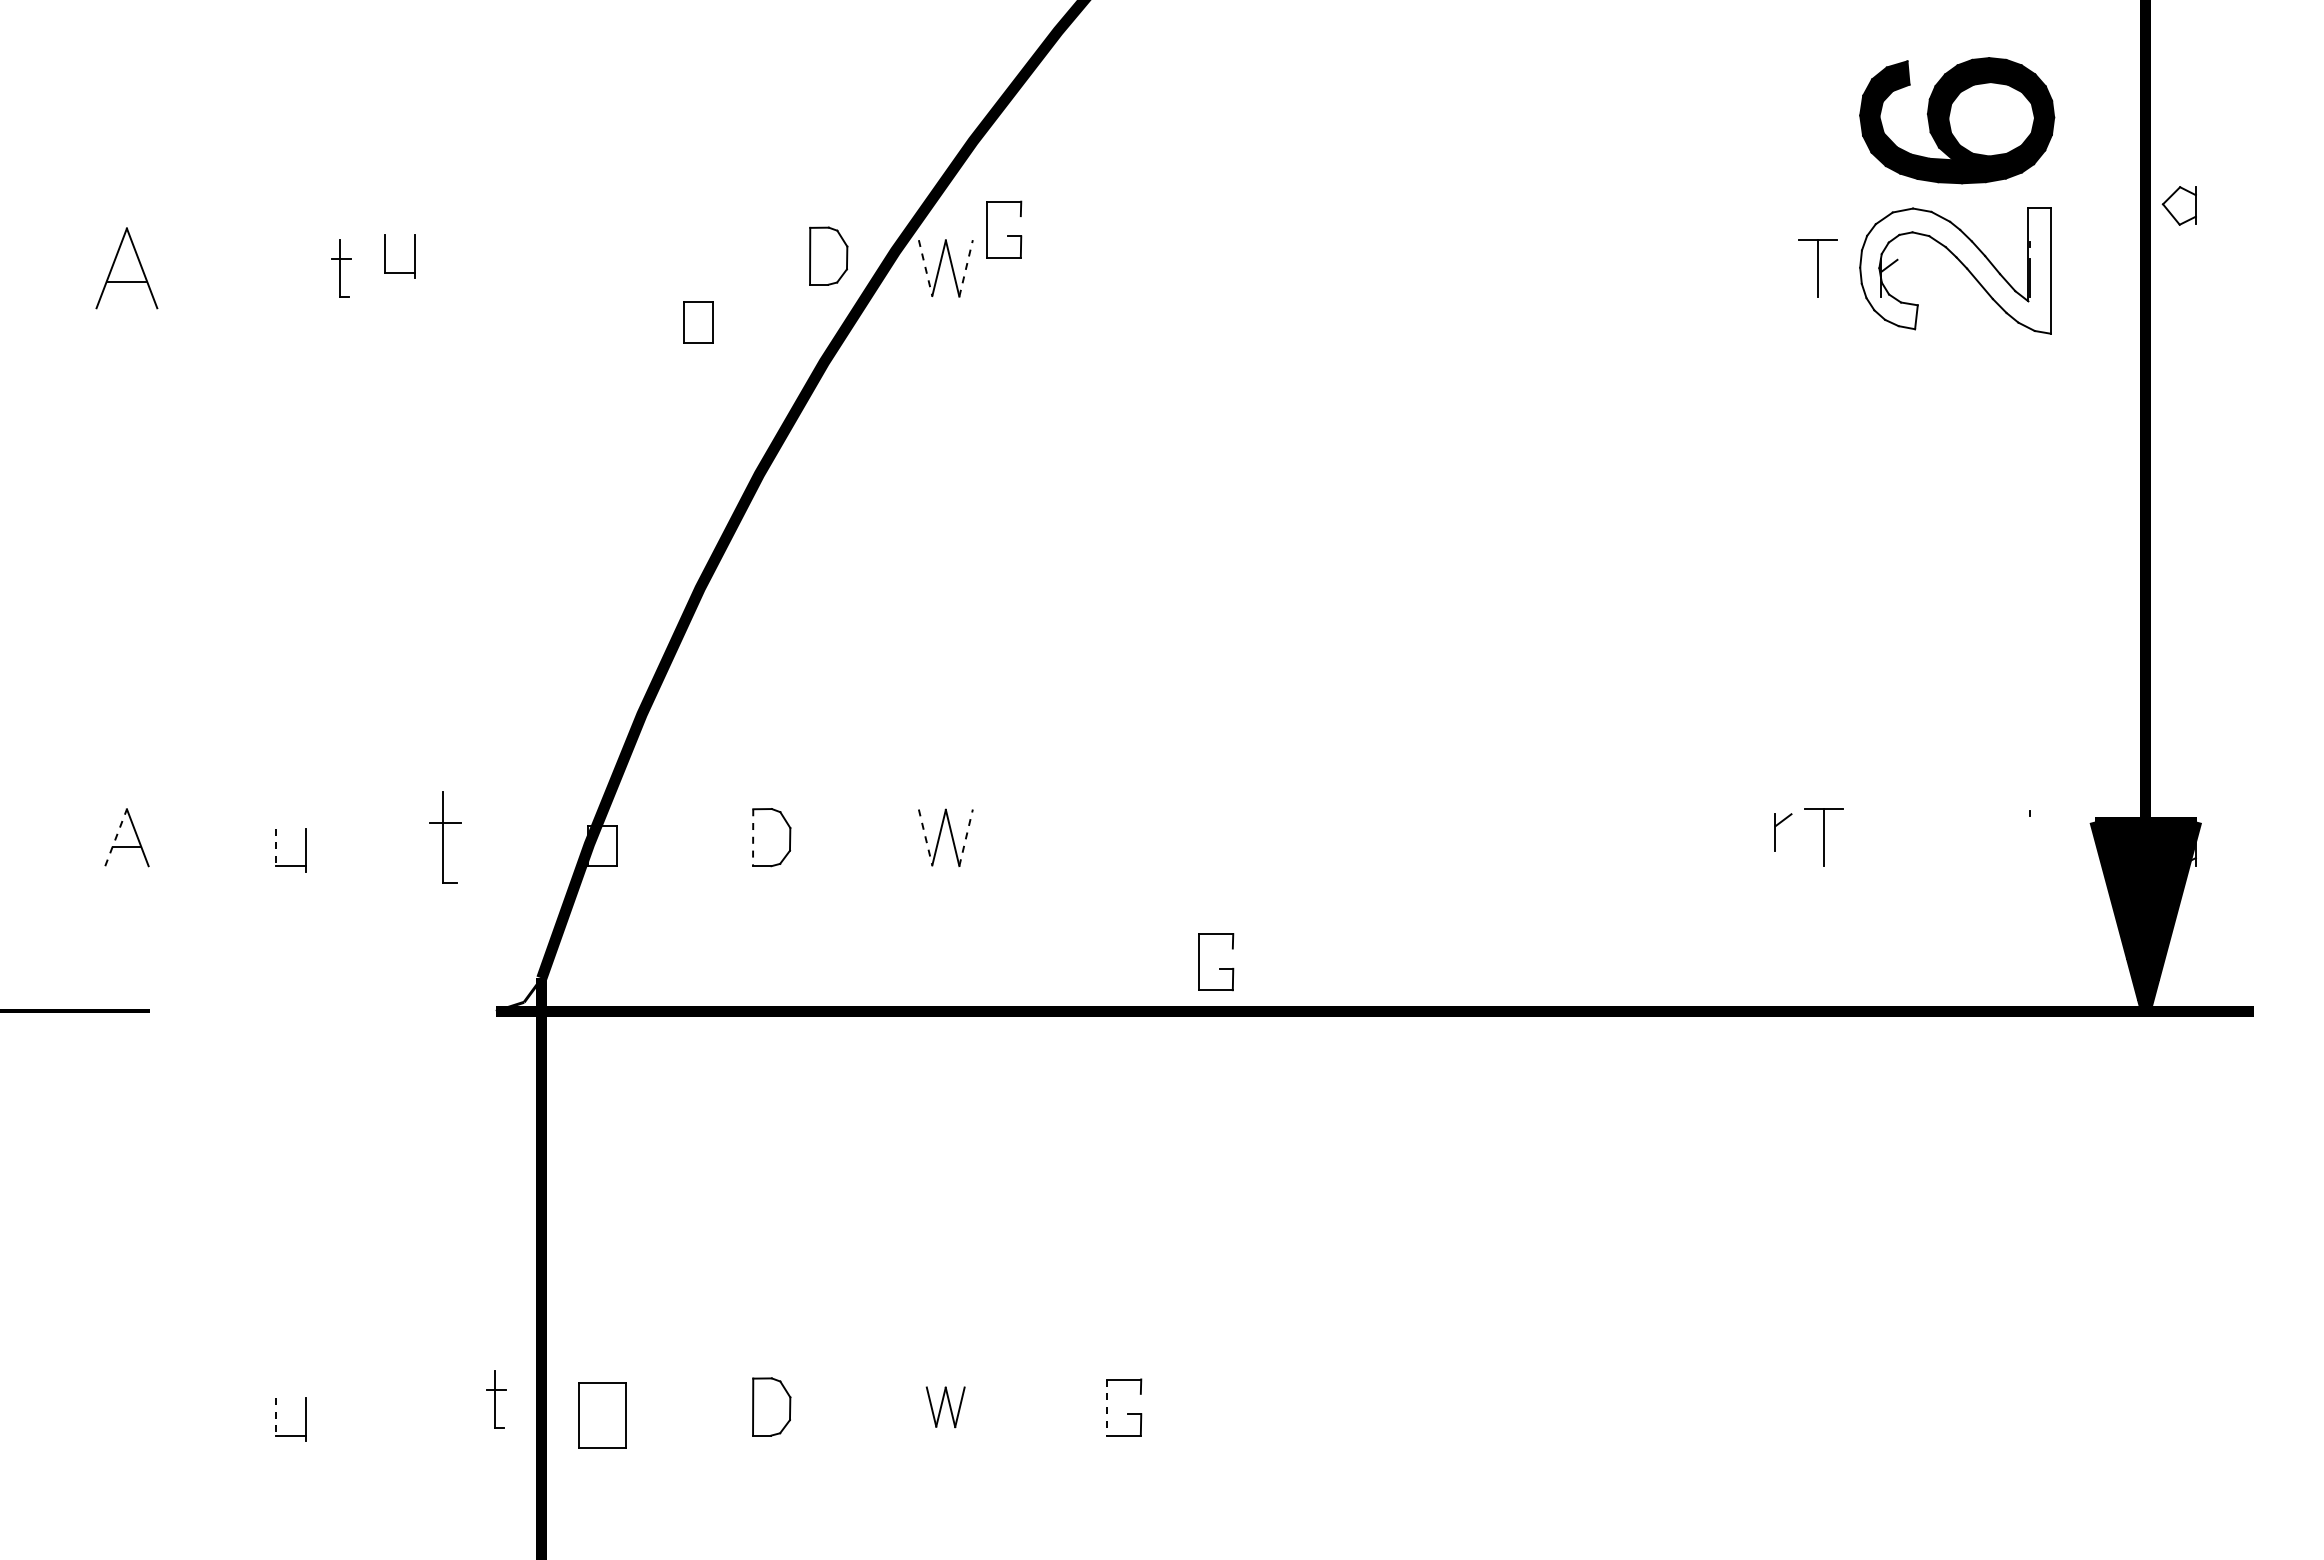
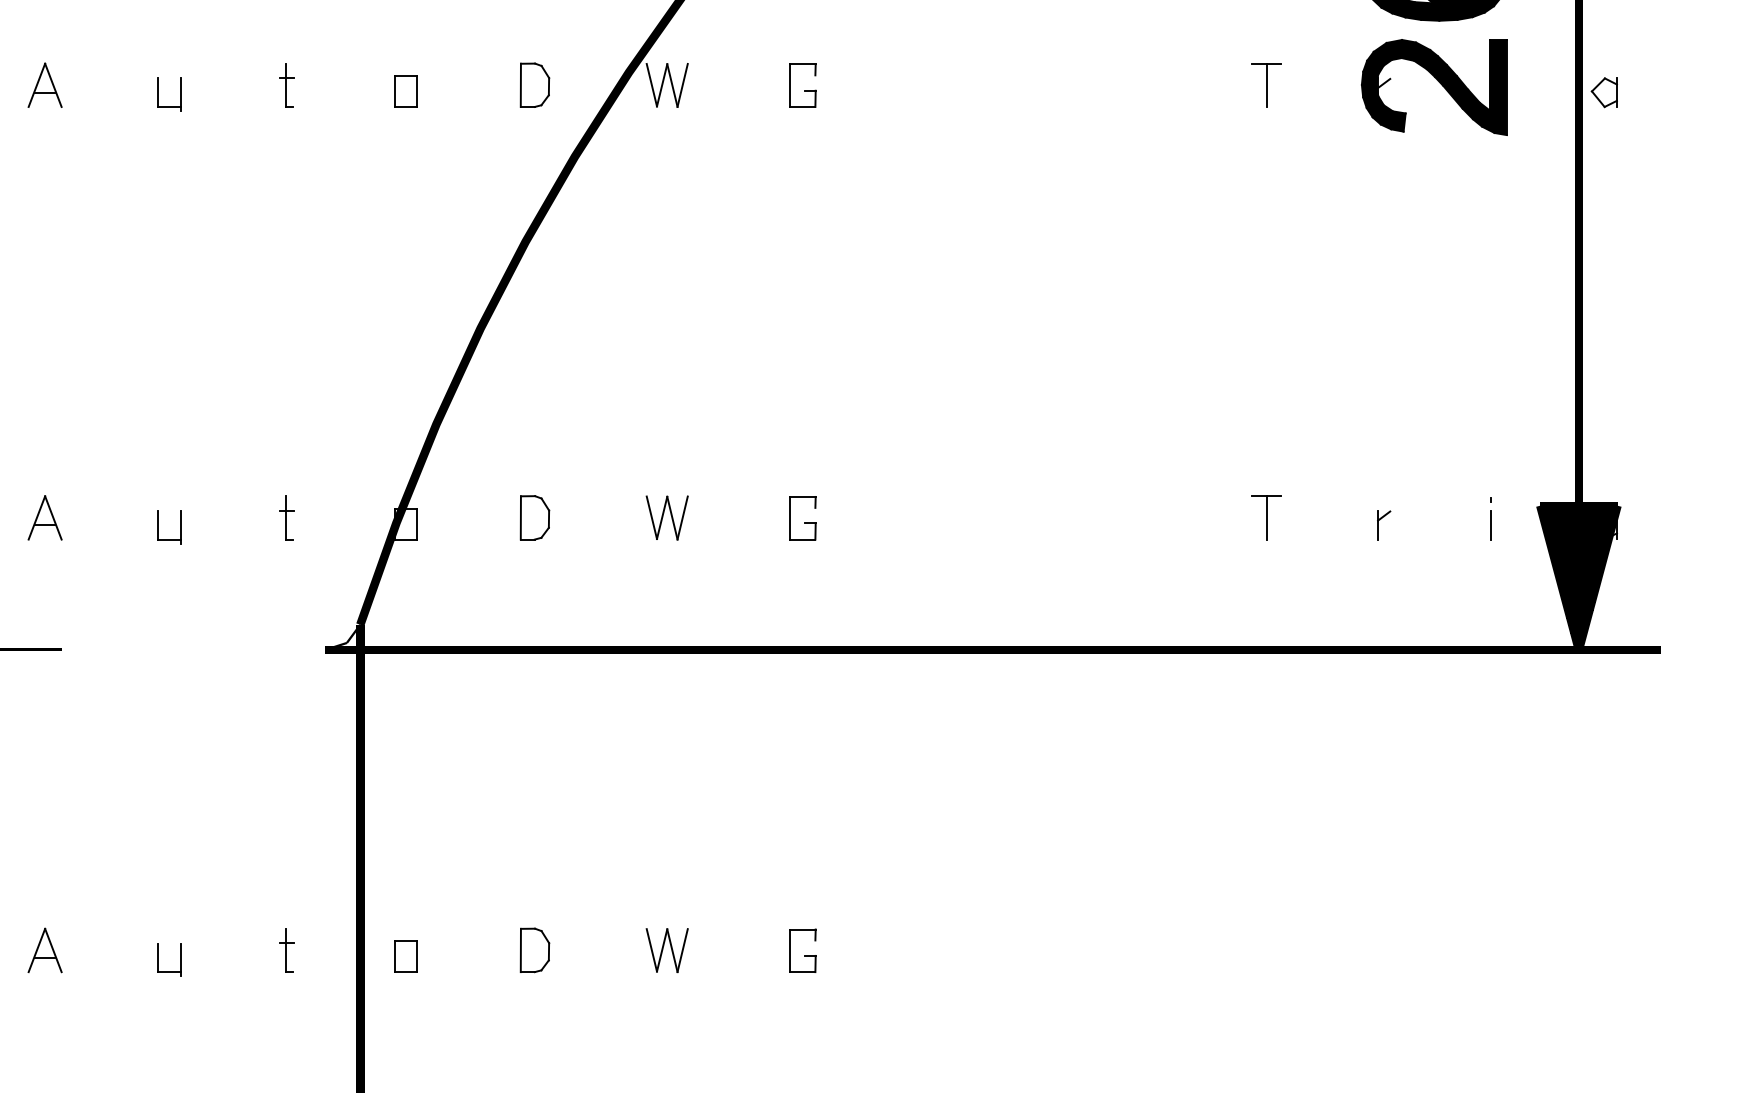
part: (2178, 205) -> (1603, 92), moved
part: (1007, 235) -> (805, 90), moved
part: (828, 255) -> (534, 84), moved
part: (385, 256) -> (158, 94), moved
part: (126, 267) -> (44, 84), size x0.71
line: (966, 267) -> (682, 84), dashed -> solid
part: (341, 268) -> (287, 85), moved
line: (925, 268) -> (651, 85), dashed -> solid
part: (1817, 268) -> (1266, 85), moved
fill: (1955, 270) -> (1434, 87), added
part: (698, 322) -> (406, 91), moved
part: (1775, 832) -> (1378, 525), moved
line: (116, 837) -> (37, 517), dashed -> solid
part: (445, 837) -> (287, 517), size x0.62
line: (925, 837) -> (651, 517), dashed -> solid
line: (966, 837) -> (682, 517), dashed -> solid
part: (1823, 837) -> (1266, 517), moved
line: (753, 838) -> (521, 518), dashed -> solid
line: (276, 847) -> (158, 525), dashed -> solid
line: (2030, 847) -> (1491, 525), added
part: (1219, 968) -> (805, 523), moved
part: (496, 1399) -> (287, 950), moved
part: (126, 1406) -> (44, 950), added
part: (945, 1407) -> (667, 950), size x1.43
line: (1106, 1408) -> (789, 951), dashed -> solid
part: (602, 1415) -> (406, 956), size x0.62
line: (276, 1416) -> (158, 957), dashed -> solid

